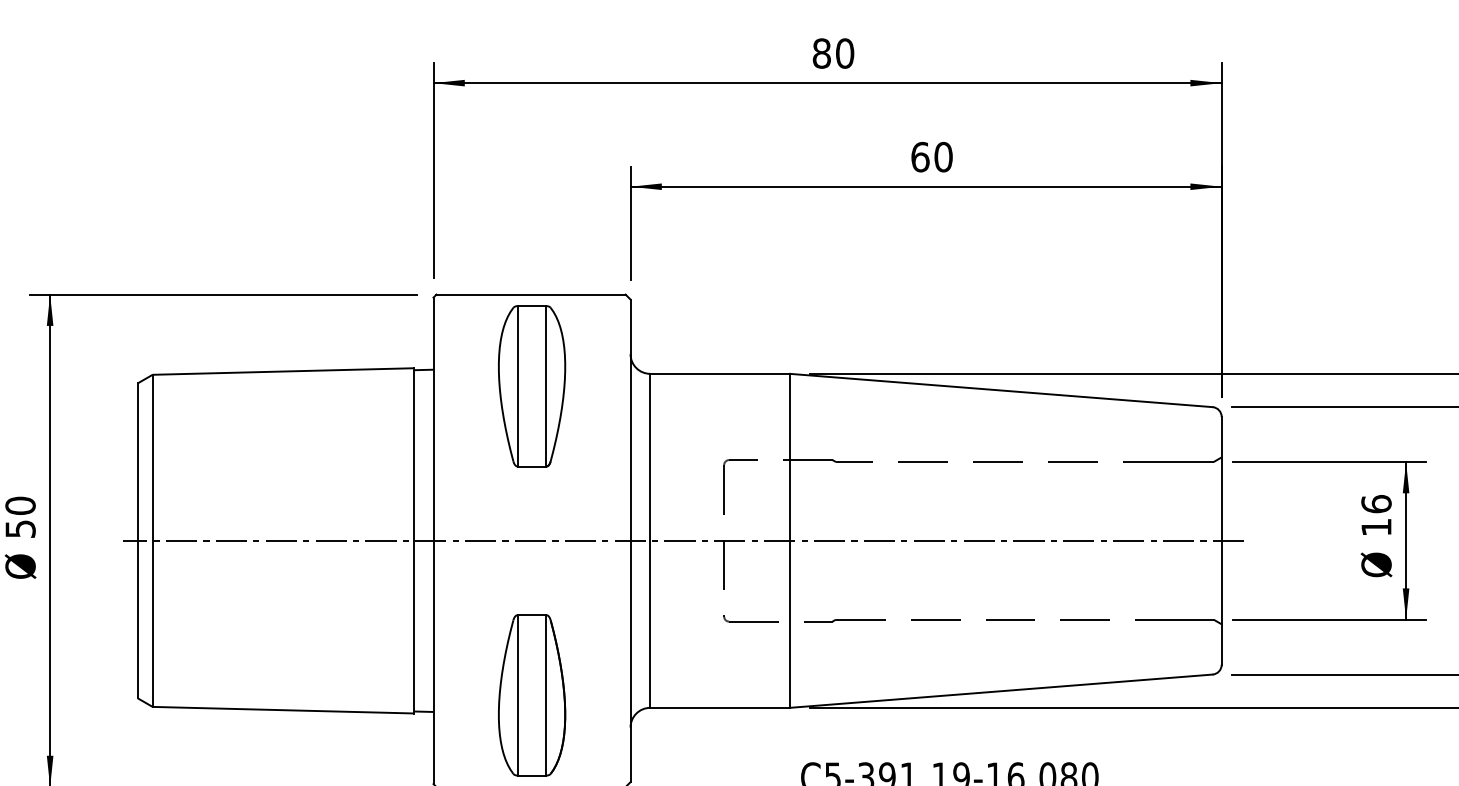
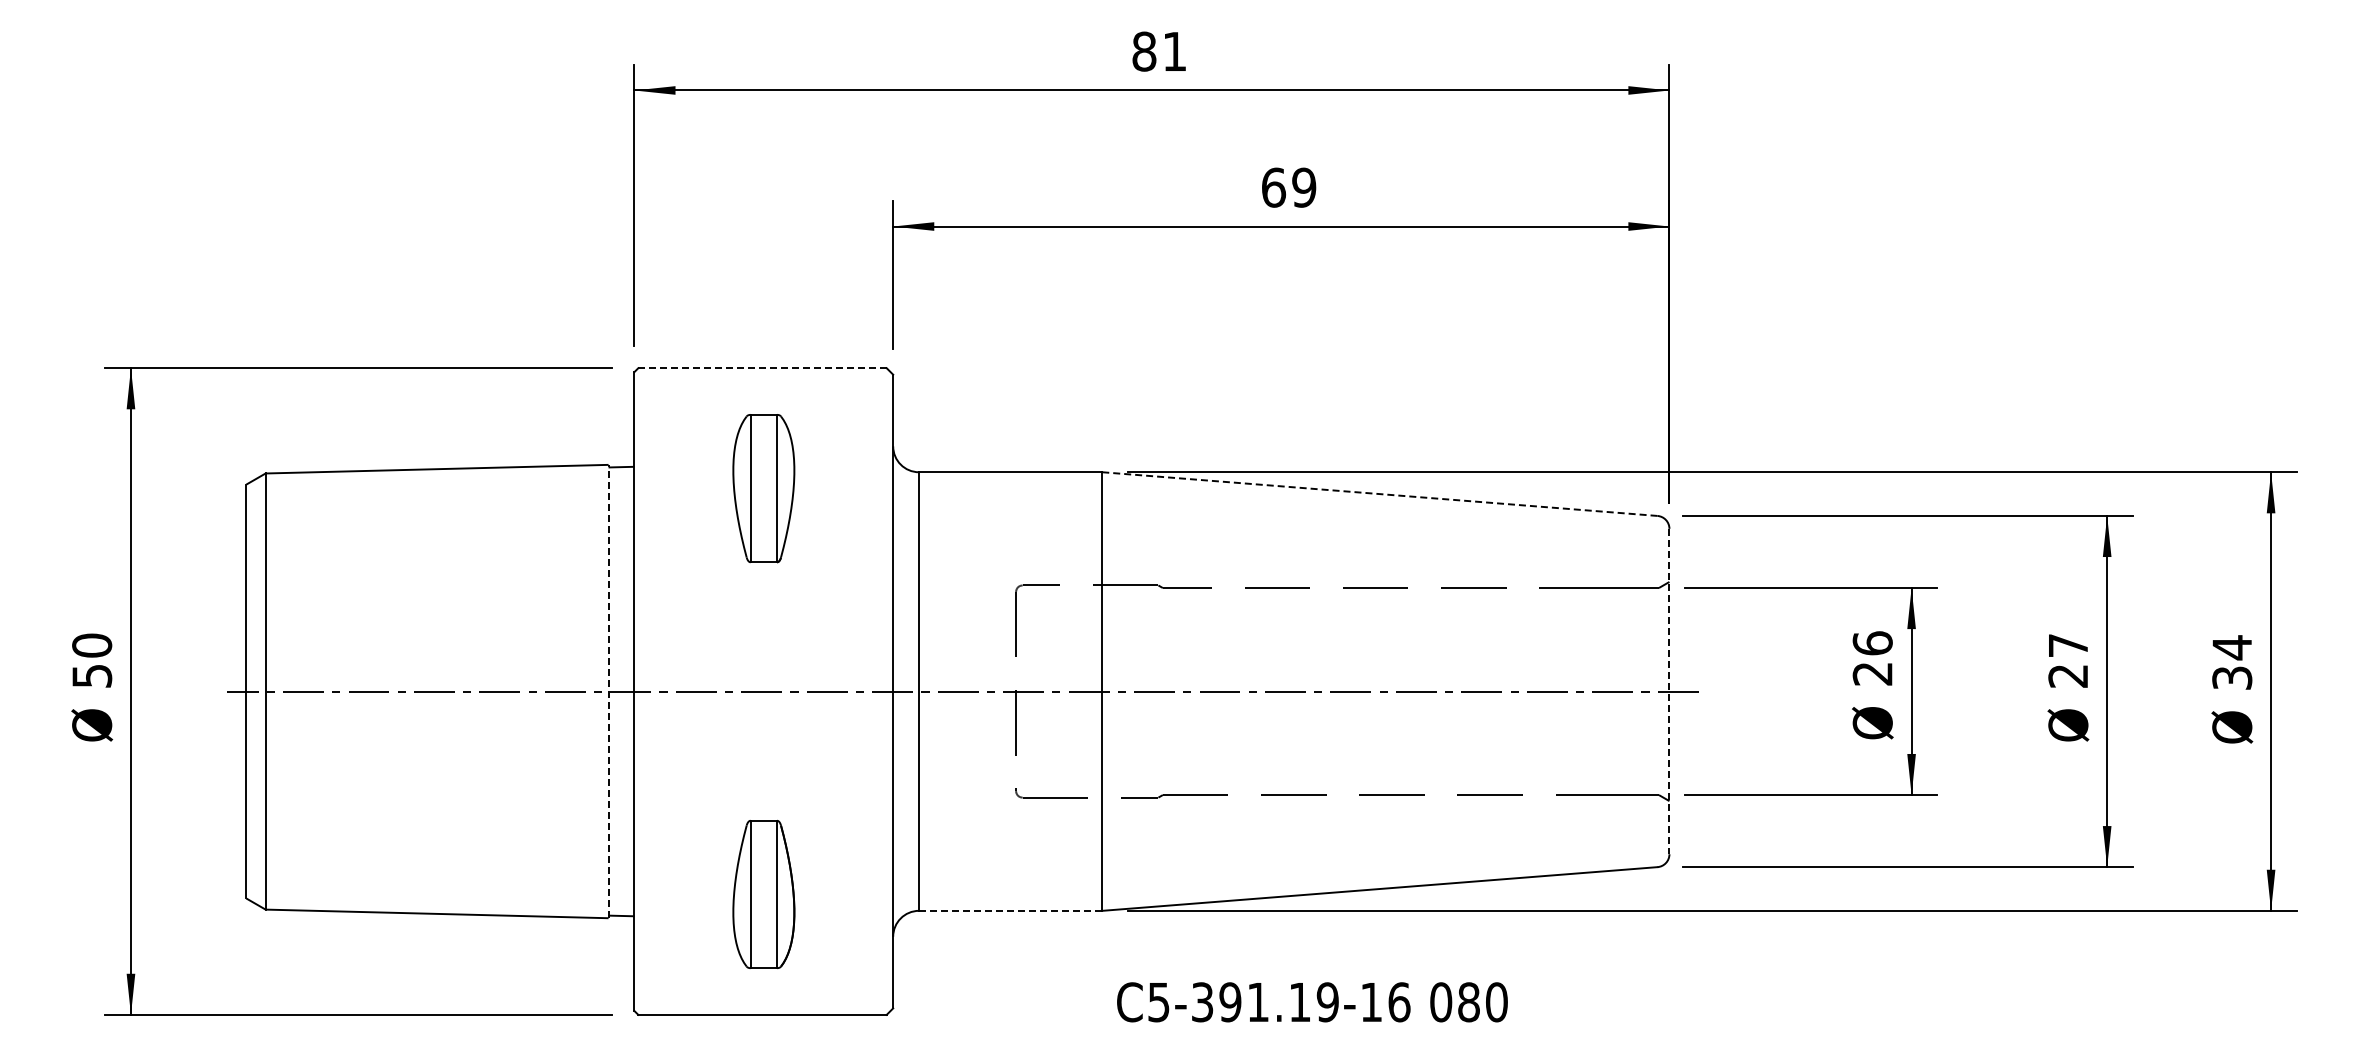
text: (844, 53) -> (1174, 51), 80 -> 81
text: (943, 157) -> (1304, 187), 60 -> 69
line: (531, 294) -> (762, 368), solid -> dashed
part: (531, 386) -> (763, 488), size x0.7
line: (1000, 390) -> (1379, 494), solid -> dashed
text: (1376, 527) -> (1872, 674), 16 -> 26
line: (413, 540) -> (608, 691), solid -> dashed
line: (1221, 540) -> (1669, 691), solid -> dashed
part: (531, 695) -> (763, 894), size x0.7
line: (719, 707) -> (1010, 910), solid -> dashed

